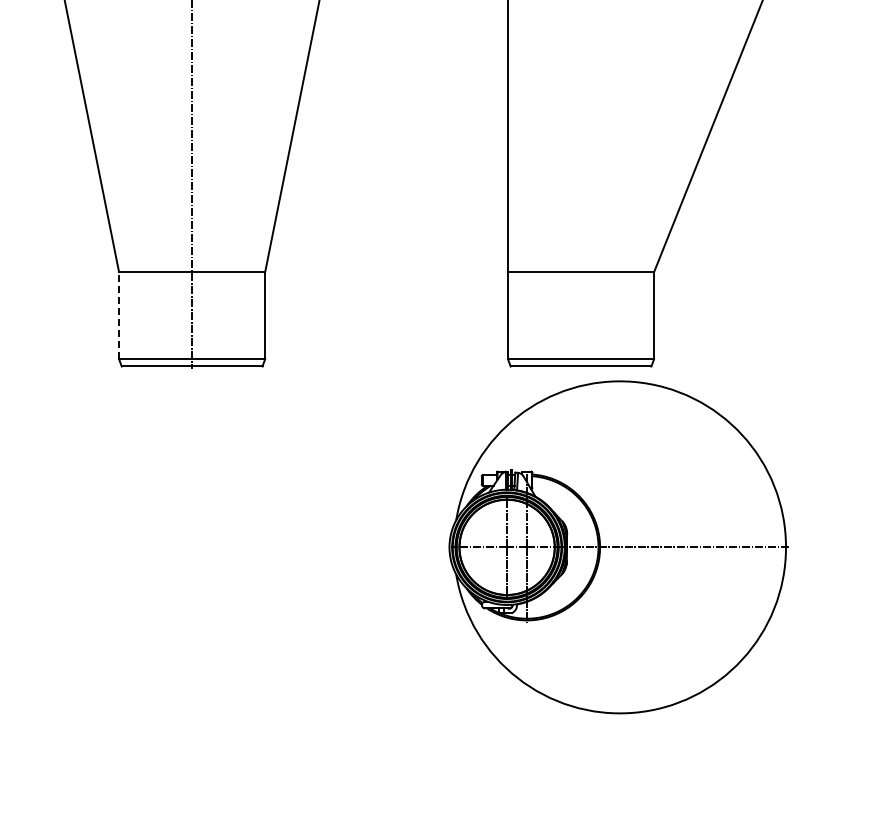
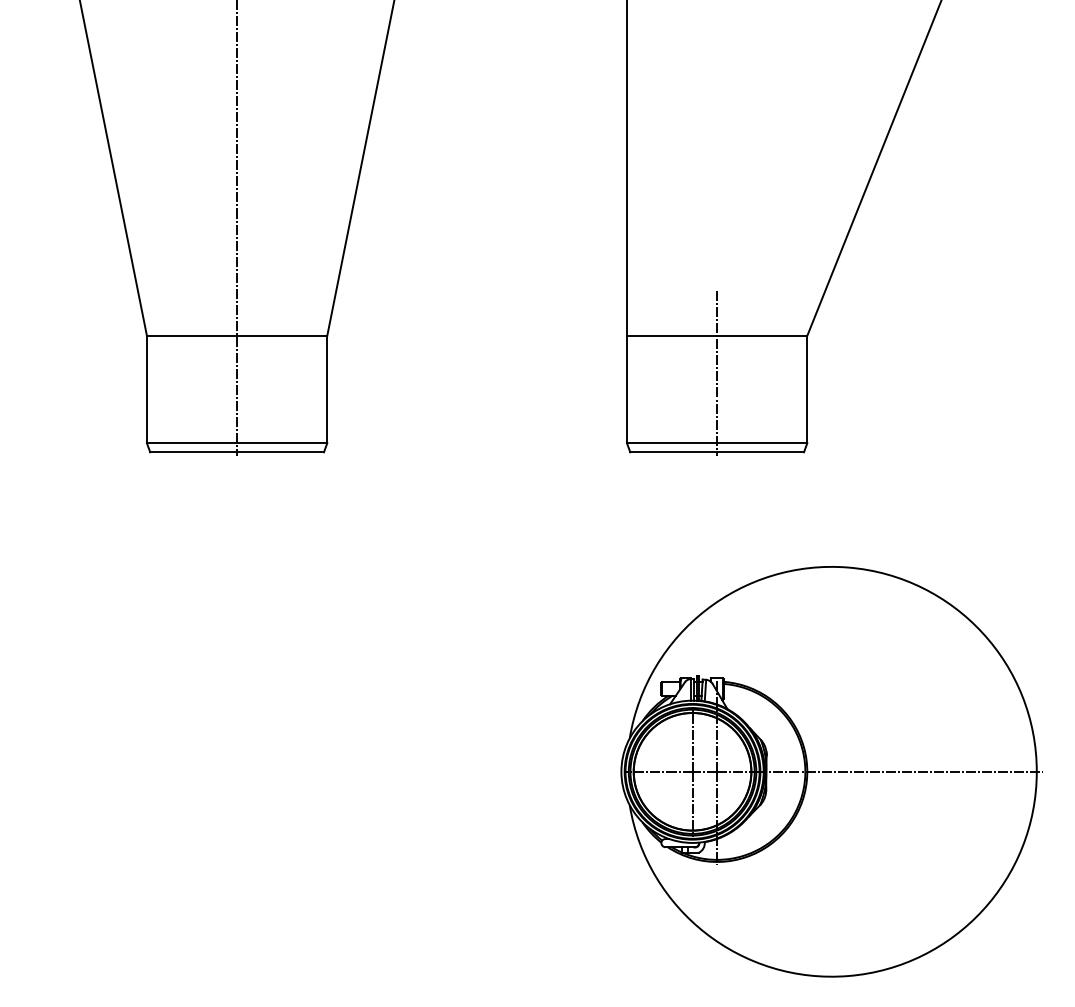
line: (581, 302) -> (717, 373), added
line: (119, 315) -> (147, 389), dashed -> solid
part: (618, 547) -> (830, 771), moved

